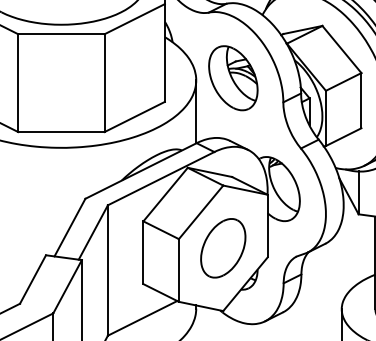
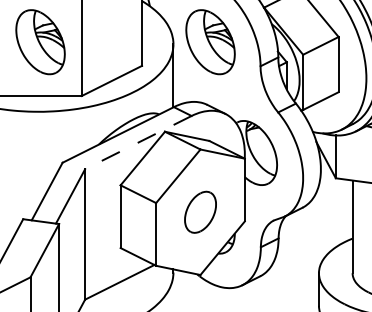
part: (63, 78) -> (40, 42), added
line: (161, 178) -> (138, 142), solid -> dashed
part: (223, 248) -> (200, 212), size x0.7

